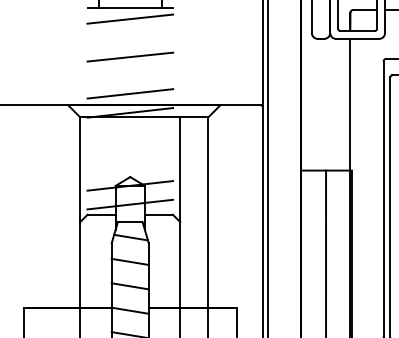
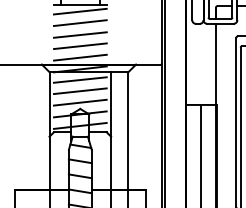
line: (130, 36) -> (80, 22), added
line: (130, 75) -> (80, 46), added
line: (128, 129) -> (79, 79), added
line: (128, 148) -> (79, 91), added
line: (128, 166) -> (79, 102), added

